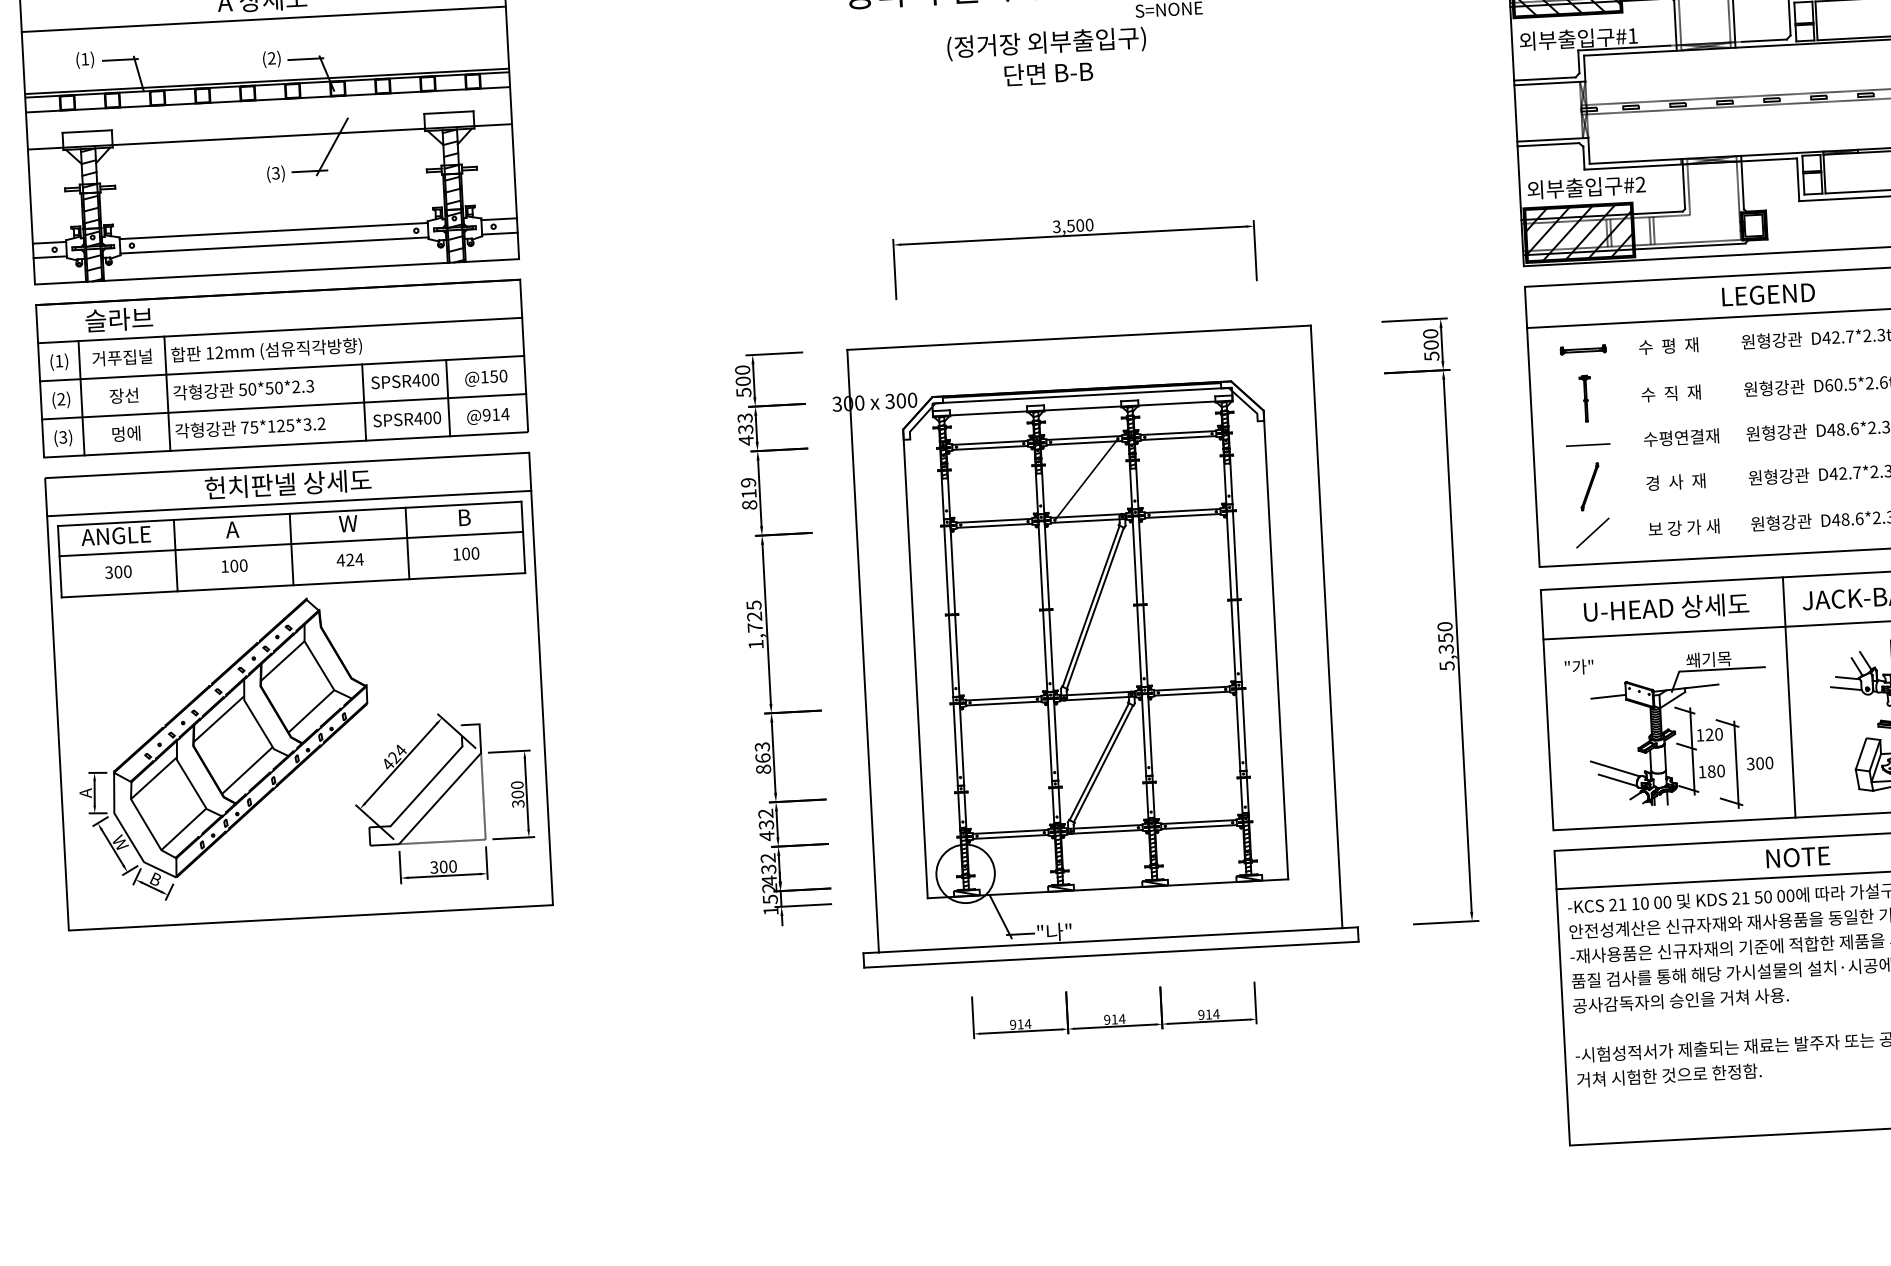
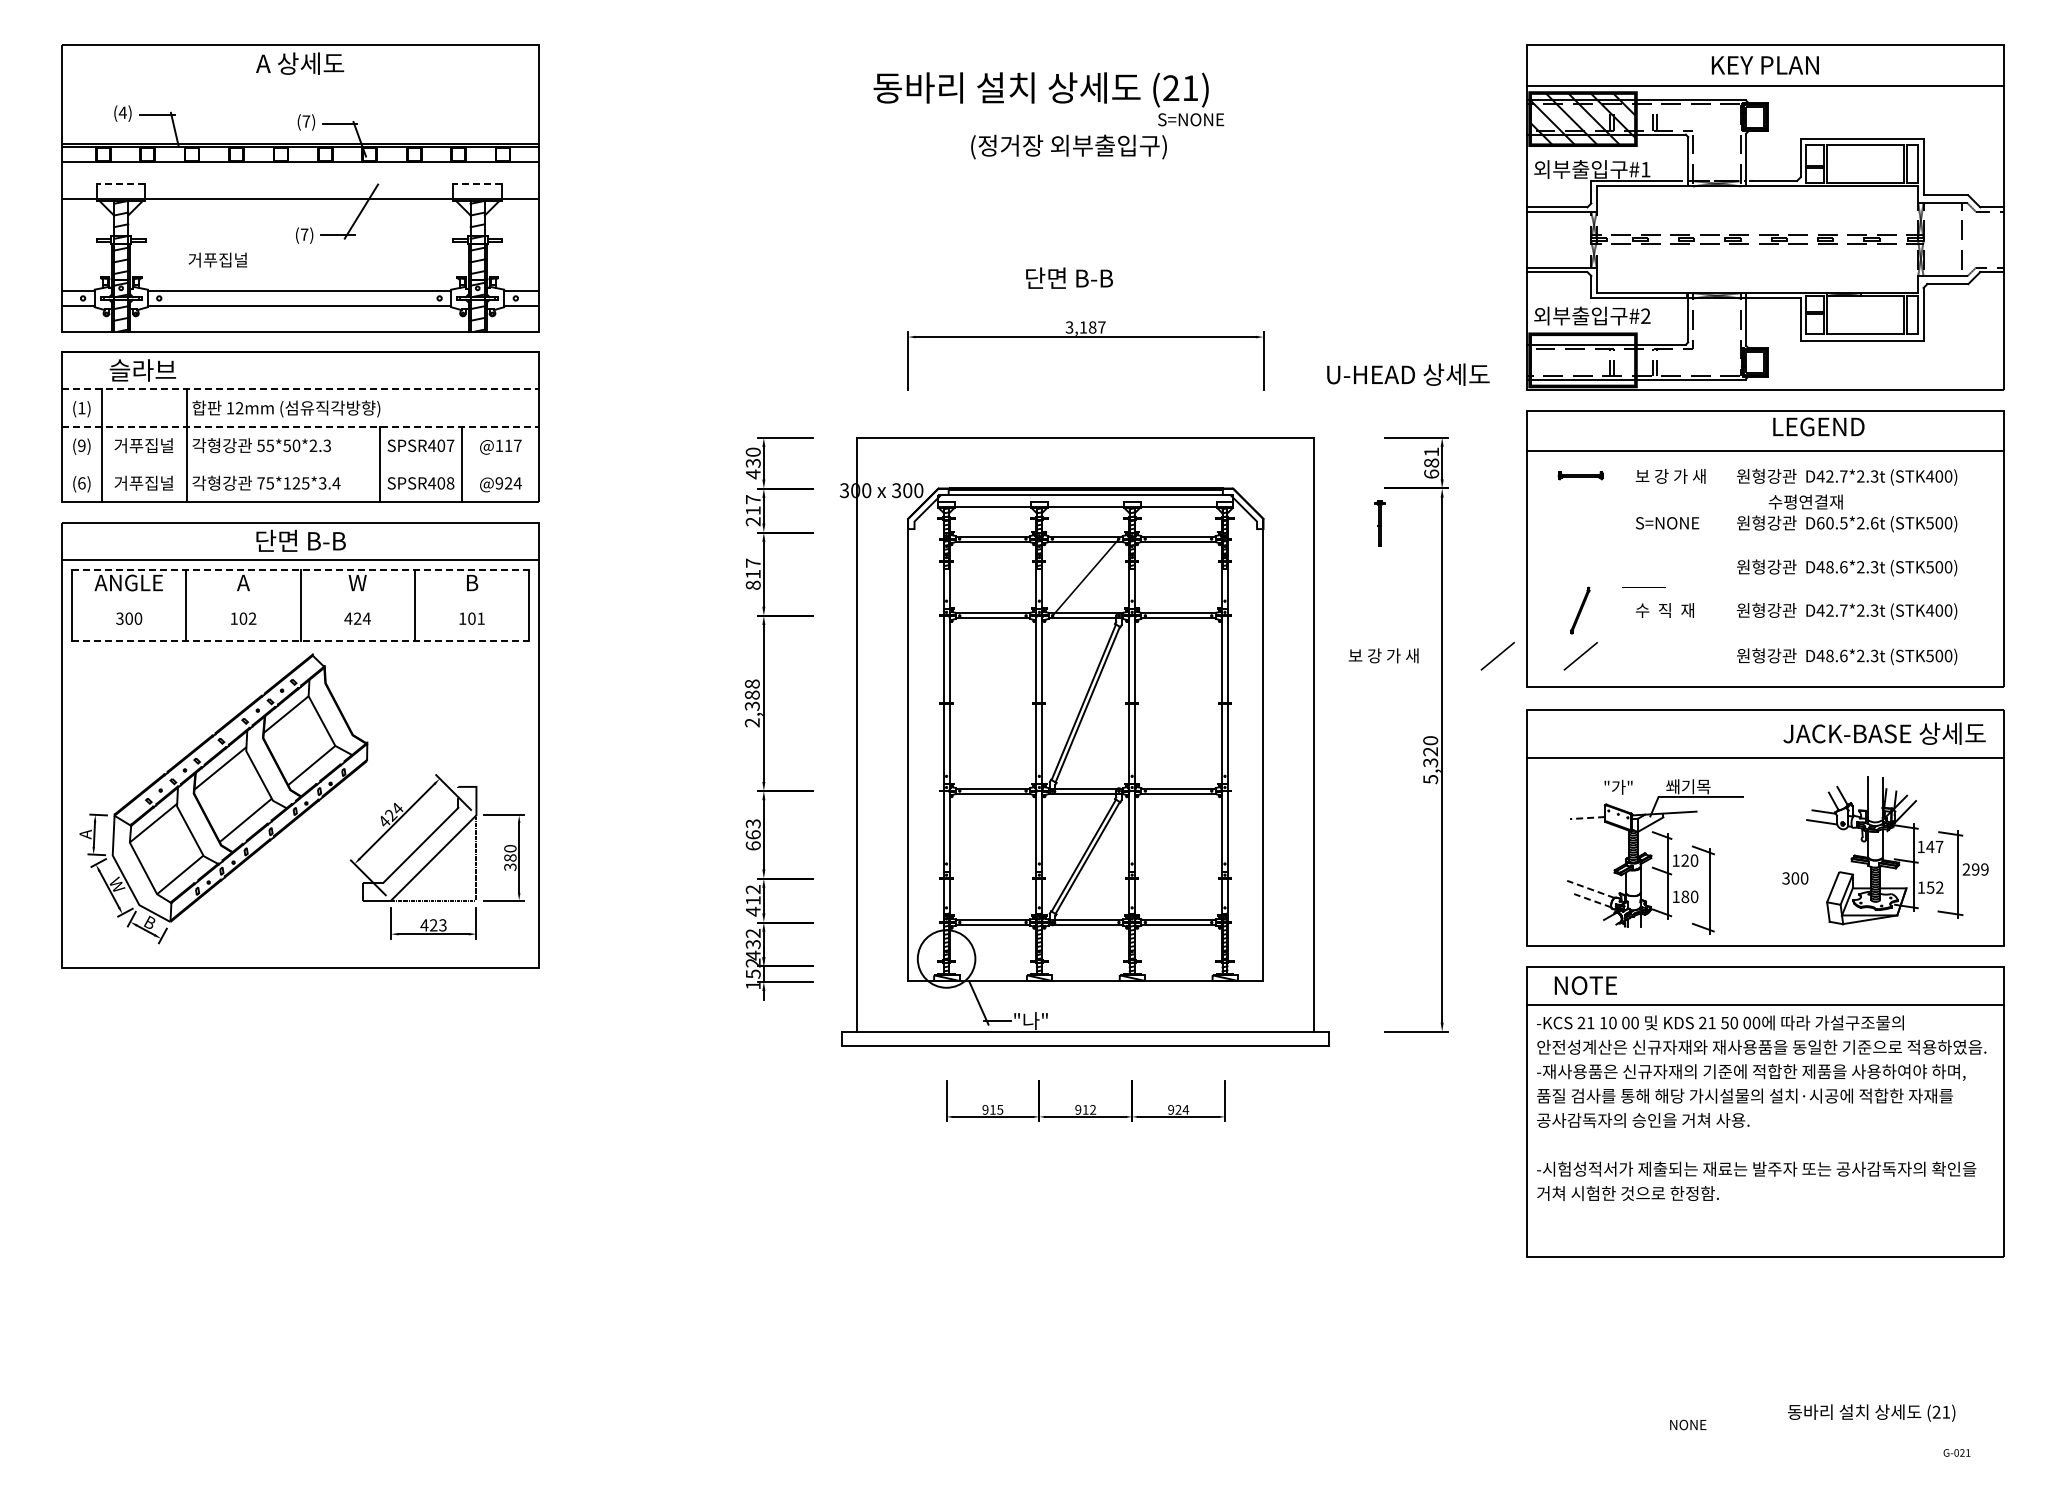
line: (263, 19) -> (300, 82), removed
text: (271, 58) -> (306, 121), (2) -> (7)
text: (84, 59) -> (122, 112), (1) -> (4)
text: (1048, 72) -> (1069, 277), moved
line: (448, 112) -> (477, 183), solid -> dashed
line: (86, 131) -> (120, 183), solid -> dashed
text: (275, 173) -> (304, 234), (3) -> (7)
text: (1080, 225) -> (1092, 327), 3,500 -> 3,187
hatch: (1578, 232) -> (1582, 360), removed
text: (1768, 294) -> (1818, 426), moved
line: (280, 330) -> (300, 389), solid -> dashed
text: (1431, 344) -> (1431, 462), 500 -> 681
text: (1674, 344) -> (1670, 475), 수  평  재 -> 보 강 가 새
text: (121, 357) -> (217, 259), moved
line: (282, 369) -> (300, 427), solid -> dashed
text: (498, 376) -> (512, 445), @150 -> @117
text: (435, 379) -> (450, 445), SPSR400 -> SPSR407
text: (743, 386) -> (753, 468), 500 -> 430
text: (252, 388) -> (270, 445), 50*50*2.3 -> 55*50*2.3
text: (1673, 392) -> (1667, 522), 수  직  재 -> S=NONE
text: (123, 395) -> (143, 445), 장선 -> 거푸집널
part: (1585, 398) -> (1379, 523), moved
text: (60, 400) -> (81, 446), (2) -> (9)
line: (284, 406) -> (300, 464), removed
text: (496, 414) -> (508, 483), @914 -> @924
text: (437, 417) -> (450, 483), SPSR400 -> SPSR408
text: (321, 423) -> (336, 483), 75*125*3.2 -> 75*125*3.4
text: (744, 429) -> (752, 510), 433 -> 217
text: (125, 433) -> (143, 482), 멍에 -> 거푸집널
text: (62, 437) -> (81, 483), (3) -> (6)
text: (1681, 437) -> (1805, 501), moved
line: (1587, 445) -> (1643, 587), moved
text: (747, 482) -> (752, 562), 819 -> 817
text: (1664, 482) -> (1653, 610), 경  사  재 -> 수  직  재
text: (288, 483) -> (300, 540), 헌치판넬 상세도 -> 단면 B-B
line: (290, 514) -> (301, 570), solid -> dashed
text: (1683, 527) -> (1383, 655), moved
line: (1508, 537) -> (1497, 656), added
line: (291, 544) -> (300, 600), removed
text: (474, 553) -> (480, 618), 100 -> 101
text: (243, 565) -> (252, 618), 100 -> 102
line: (294, 585) -> (301, 640), solid -> dashed
text: (1666, 607) -> (1408, 374), moved
text: (754, 625) -> (751, 703), 1,725 -> 2,388
text: (1445, 637) -> (1430, 751), 5,350 -> 5,320
text: (1579, 666) -> (1618, 786), moved
line: (1789, 696) -> (1765, 827), removed
line: (1608, 697) -> (1587, 818), solid -> dashed
text: (1760, 763) -> (1795, 878), moved
text: (762, 769) -> (752, 845), 863 -> 663
line: (1615, 769) -> (1590, 889), solid -> dashed
line: (1617, 780) -> (1592, 900), solid -> dashed
text: (517, 794) -> (510, 857), 300 -> 380
text: (765, 824) -> (752, 900), 432 -> 412
text: (1797, 857) -> (1585, 985), moved
text: (443, 867) -> (433, 925), 300 -> 423
text: (1208, 1014) -> (1178, 1109), 914 -> 924
text: (1121, 1018) -> (1092, 1109), 914 -> 912
text: (1028, 1023) -> (1000, 1109), 914 -> 915

